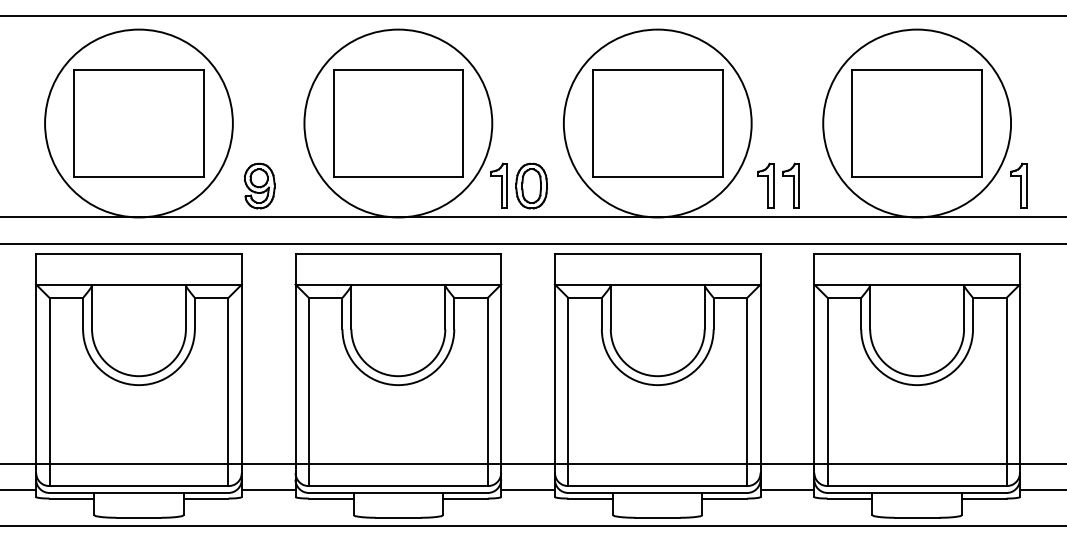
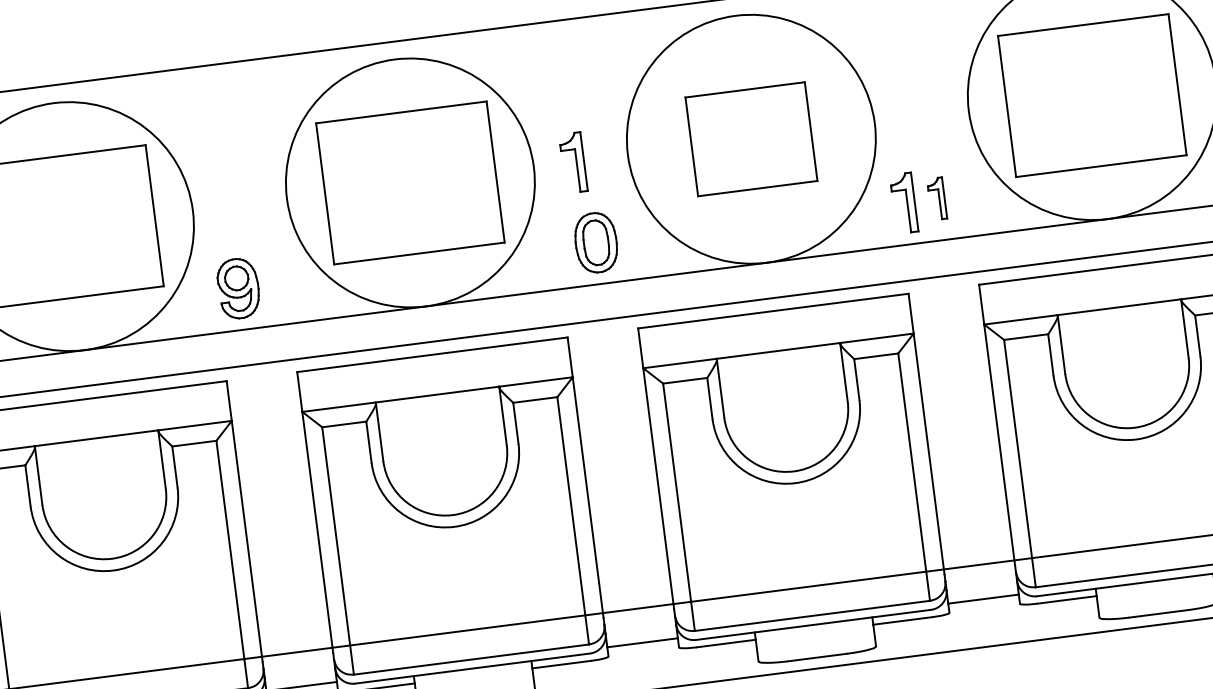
part: (657, 123) -> (751, 139), size x0.7
part: (498, 185) -> (572, 162), moved
part: (790, 185) -> (936, 198), size x0.7

